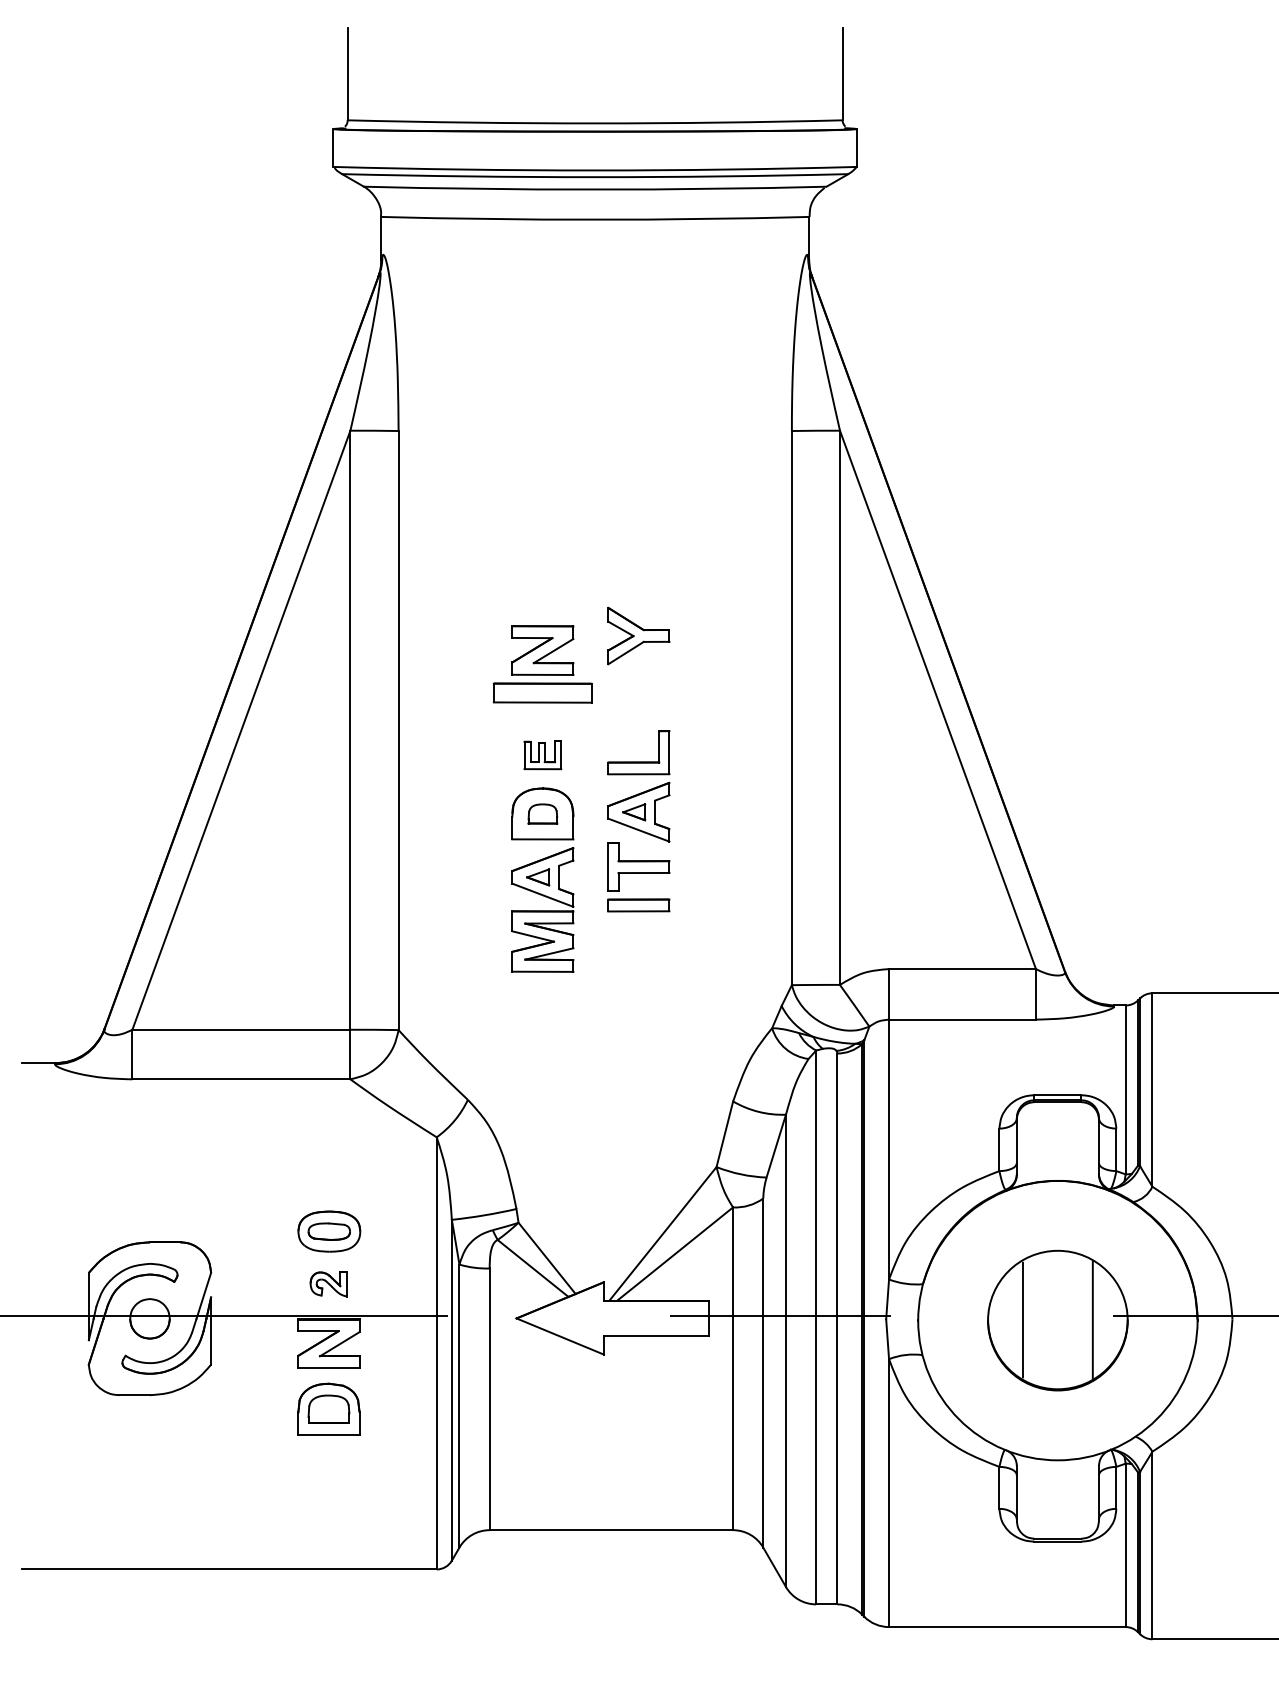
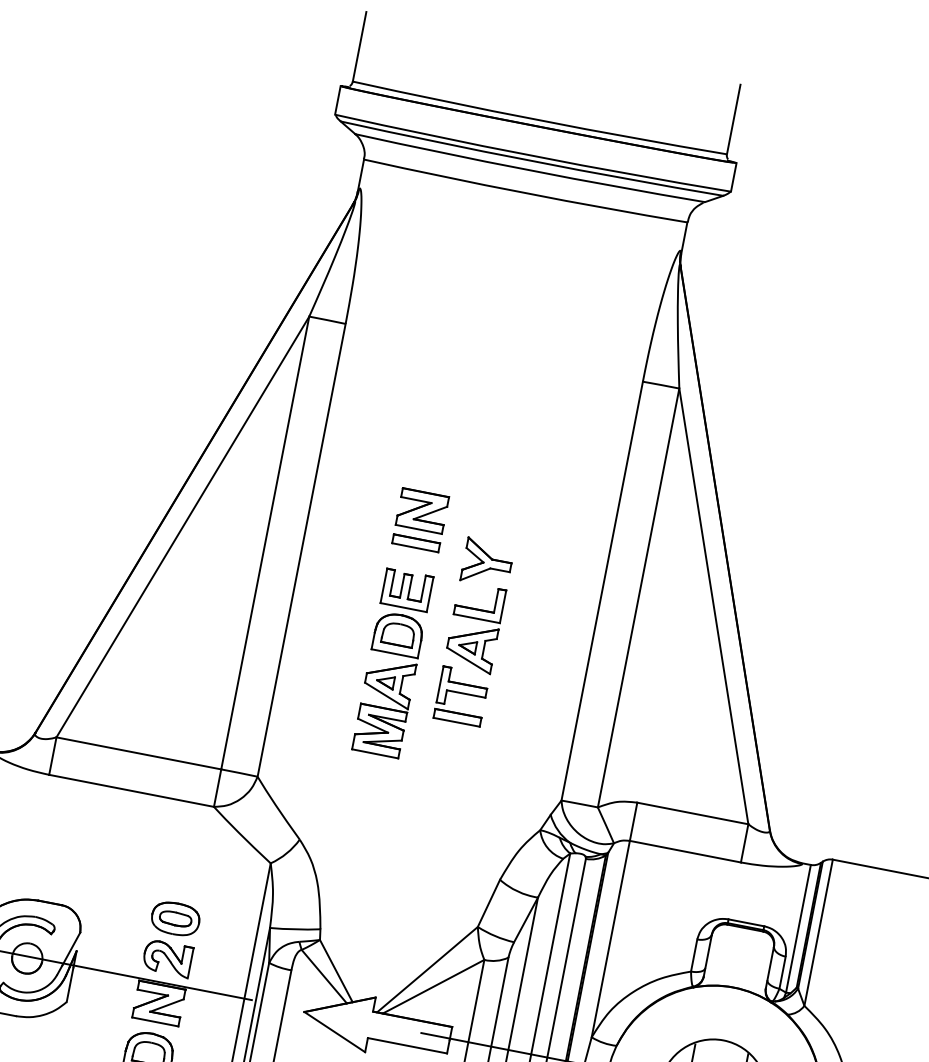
part: (638, 635) -> (487, 562), moved
part: (542, 693) -> (415, 543), size x0.62
part: (542, 755) -> (406, 590), size x1.67
part: (542, 813) -> (398, 634), size x1.43
part: (328, 1284) -> (167, 958), size x1.67

